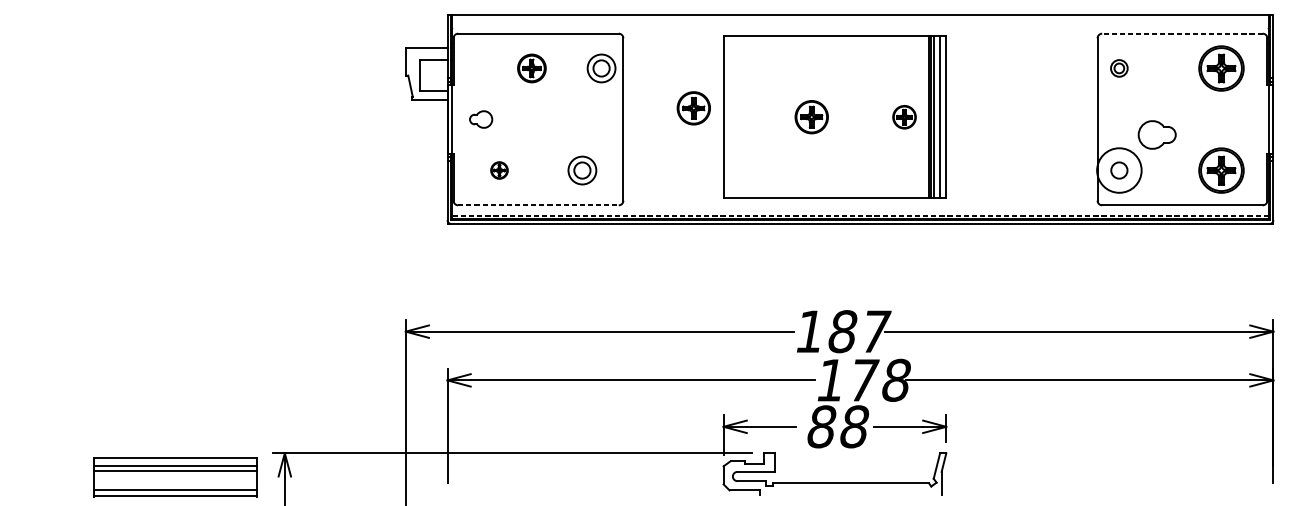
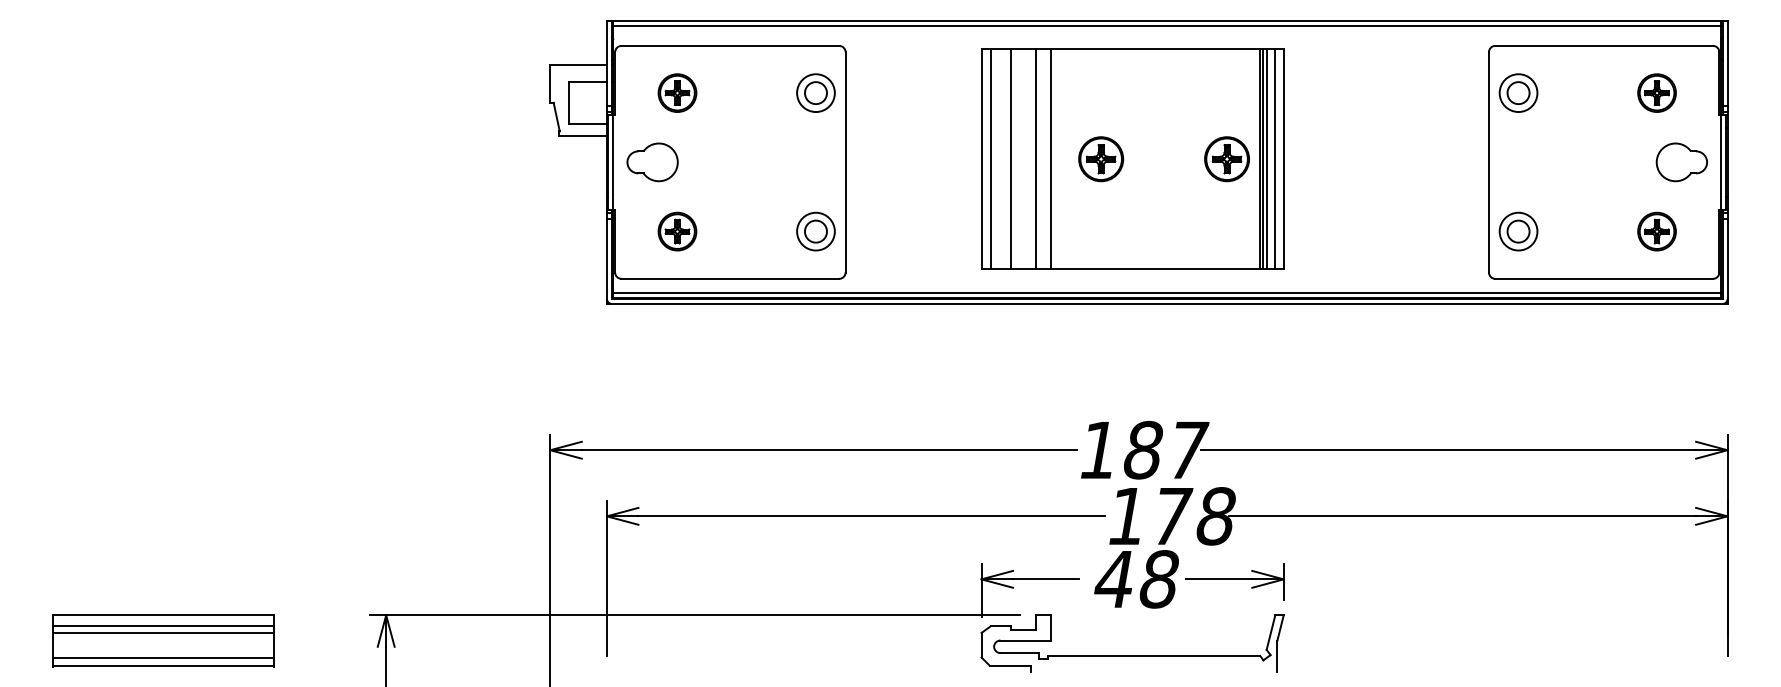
line: (860, 18) -> (1167, 25), added
line: (1182, 33) -> (1604, 45), dashed -> solid
part: (531, 68) -> (677, 92), moved
part: (1119, 68) -> (1518, 92), size x1.67
part: (1221, 68) -> (1656, 92), size x0.62
part: (694, 108) -> (941, 147), removed
line: (730, 117) -> (990, 159), added
line: (744, 117) -> (1010, 159), added
line: (763, 117) -> (1035, 159), added
line: (774, 117) -> (1050, 159), added
part: (904, 117) -> (1226, 159), size x1.43
part: (481, 119) -> (652, 162), size x1.67
part: (1156, 135) -> (1681, 162), moved
part: (499, 170) -> (677, 231), size x1.67
part: (582, 170) -> (815, 231), moved
circle: (1119, 170) -> (1518, 231), size x0.62
part: (1221, 170) -> (1656, 231), size x0.62
line: (538, 205) -> (730, 278), dashed -> solid
line: (860, 215) -> (1167, 292), dashed -> solid
text: (821, 426) -> (1114, 579), 88 -> 48
part: (175, 477) -> (163, 640), moved

